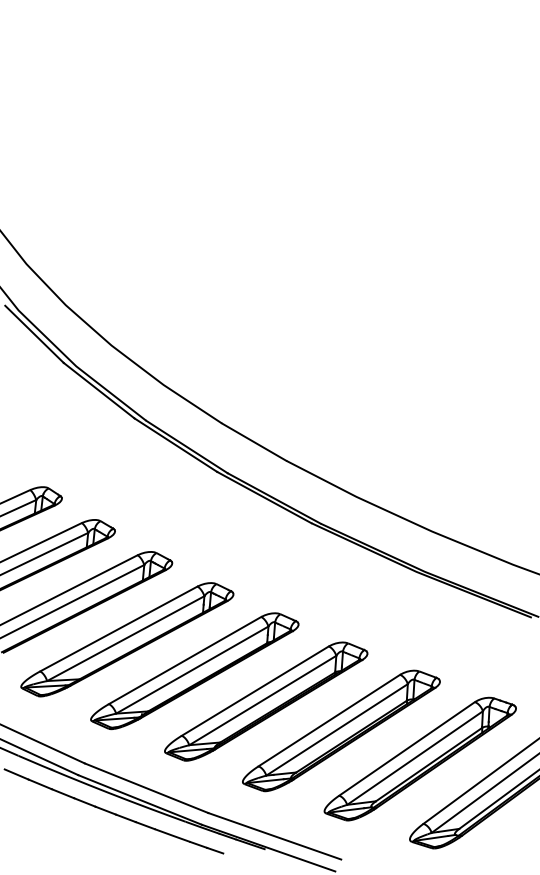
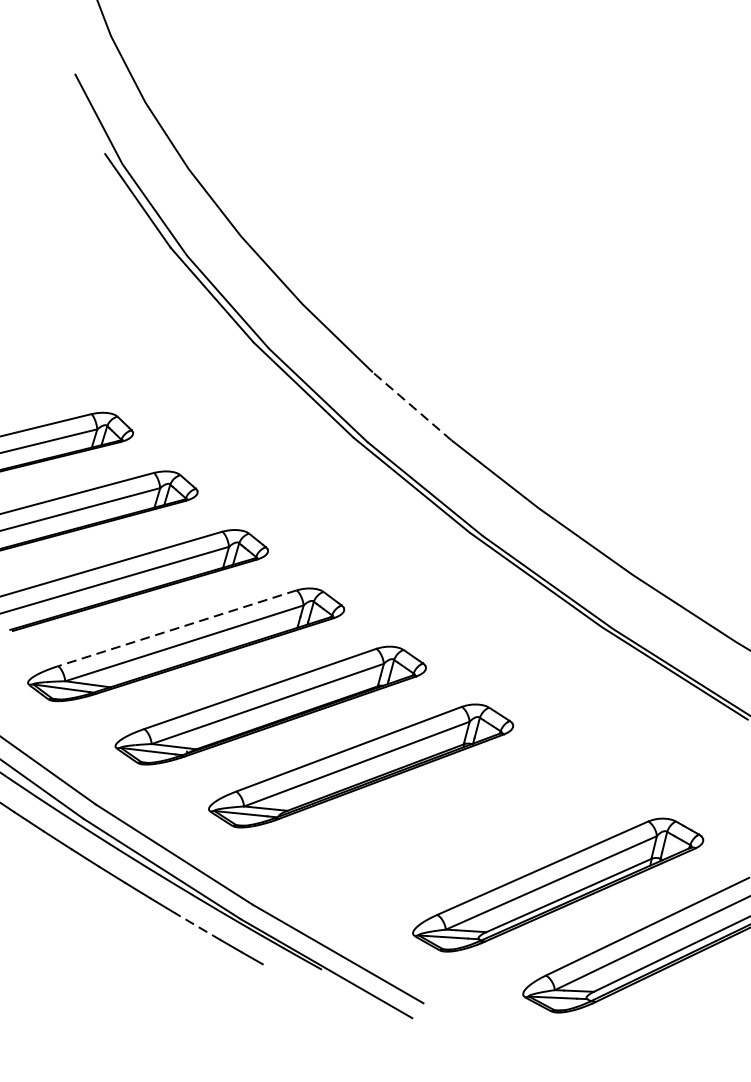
line: (253, 441) -> (411, 405), solid -> dashed
line: (118, 629) -> (176, 628), solid -> dashed
part: (341, 730) -> (457, 825), removed
line: (172, 835) -> (197, 926), solid -> dashed

